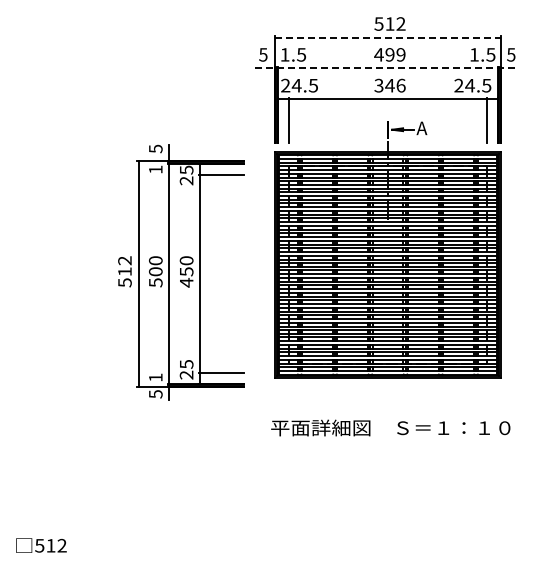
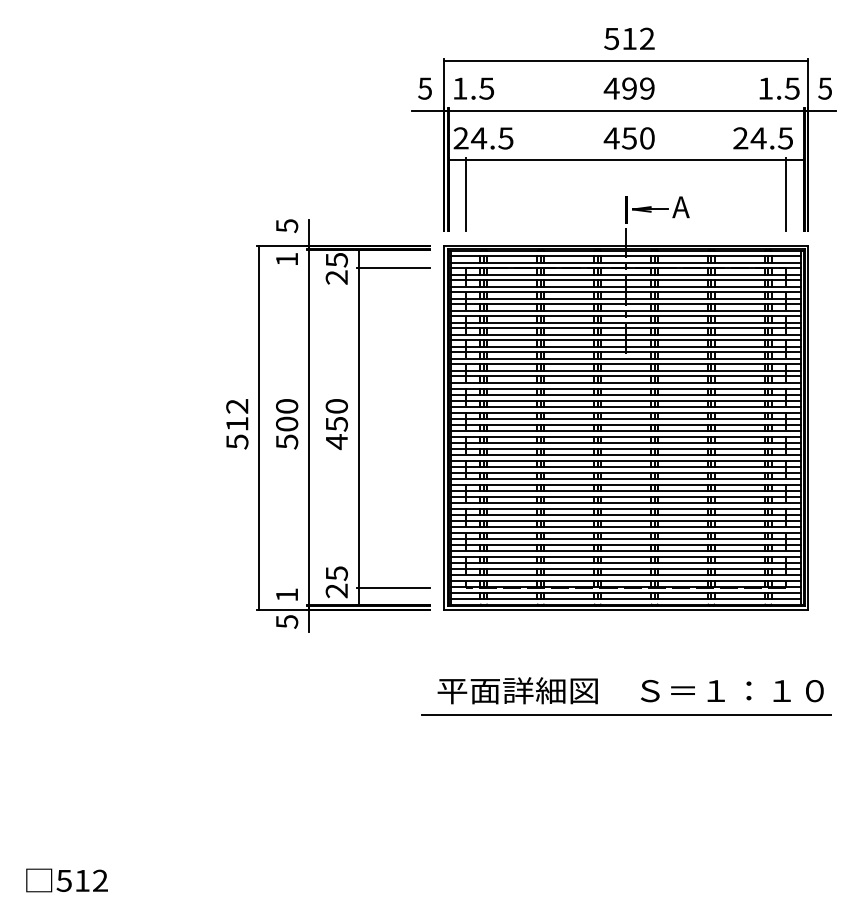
line: (387, 37) -> (625, 60), dashed -> solid
line: (387, 68) -> (625, 110), dashed -> solid
text: (389, 85) -> (628, 138), 346 -> 450
part: (181, 272) -> (328, 425), moved
line: (387, 442) -> (625, 714), added

